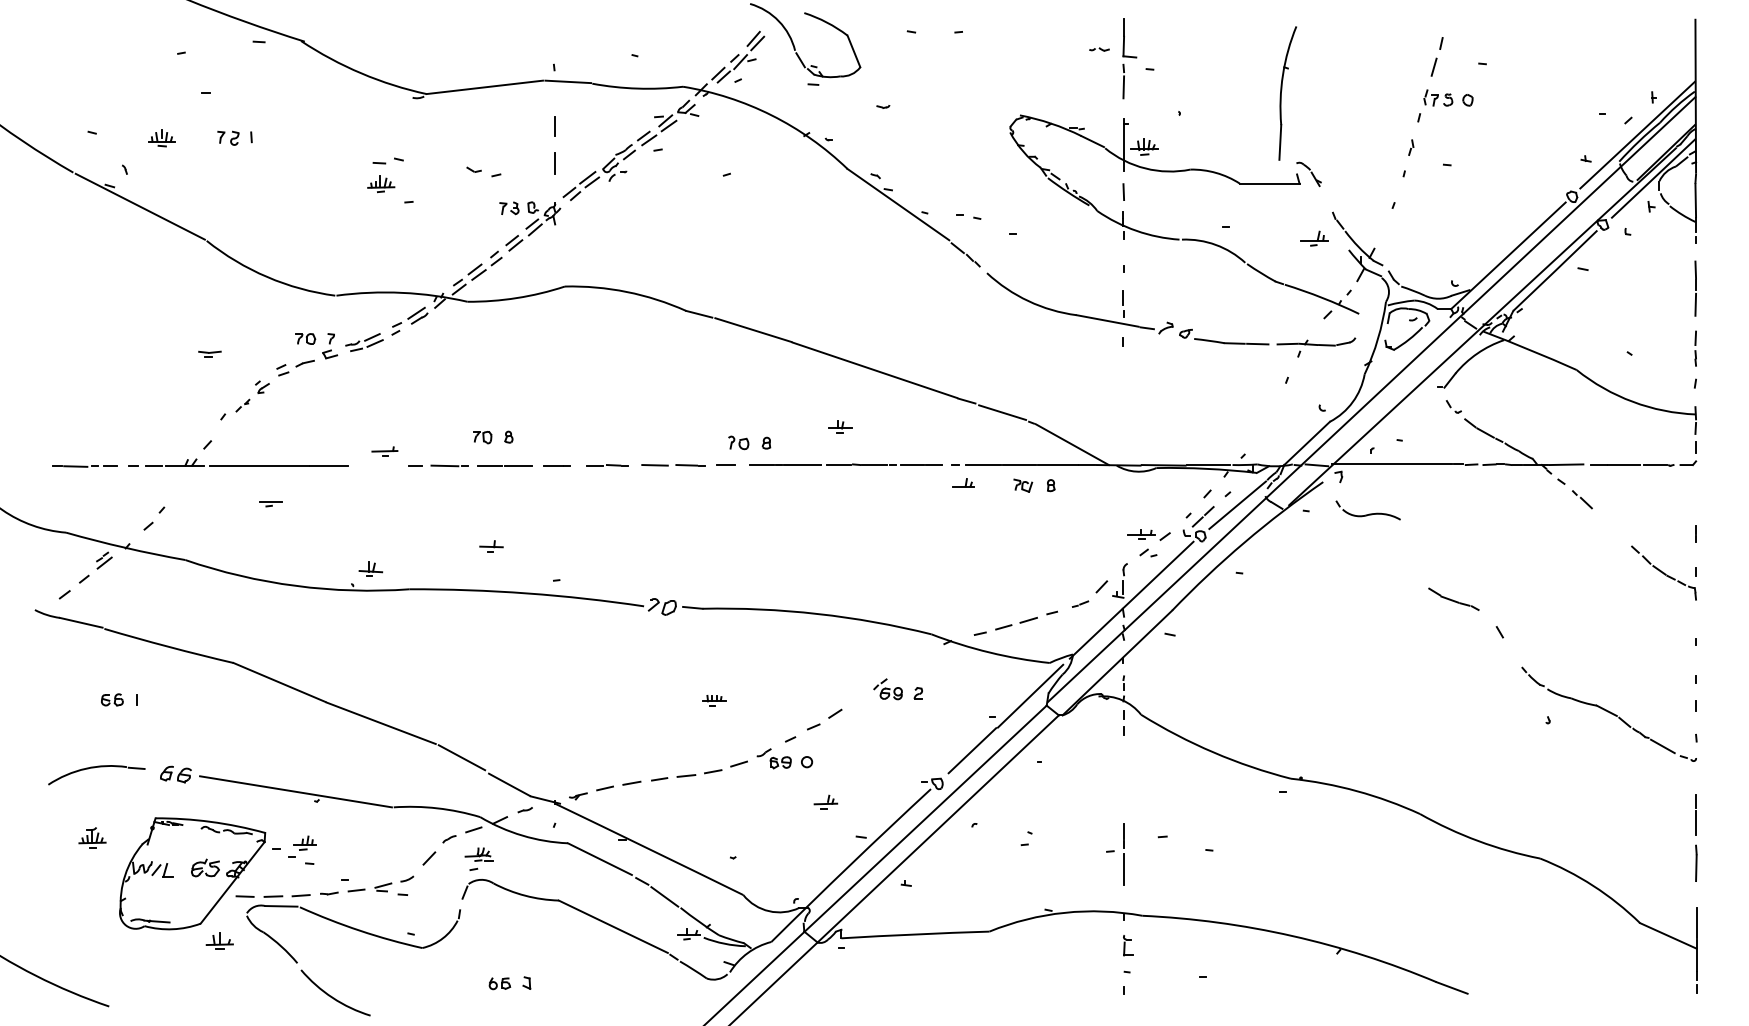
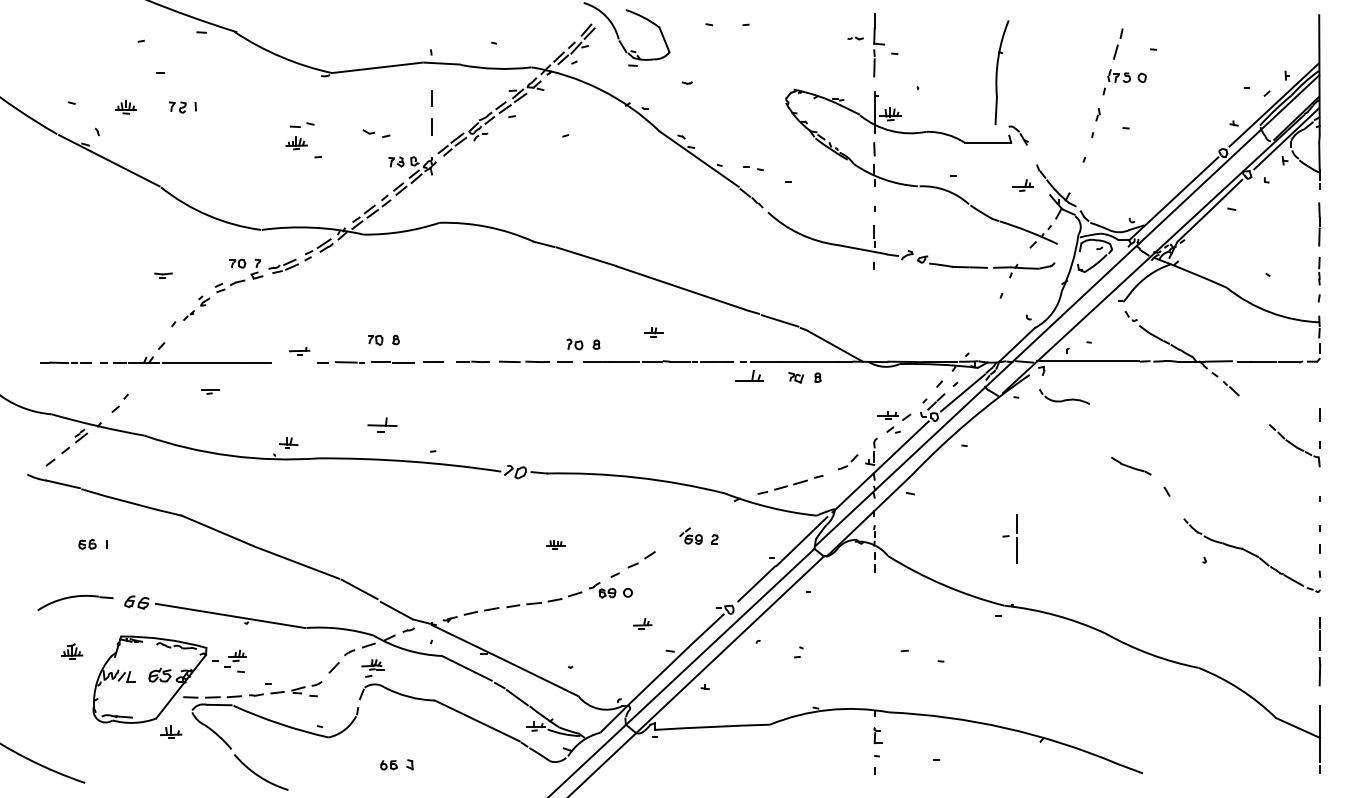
part: (963, 482) -> (749, 375), size x1.6
part: (491, 545) -> (382, 424), size x1.6
part: (1089, 594) -> (847, 462), size x0.7
part: (1114, 854) -> (1009, 538), moved

